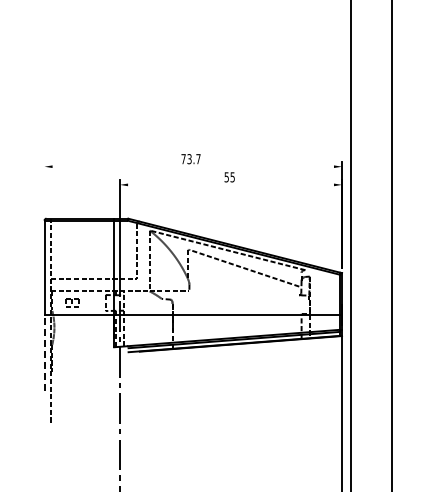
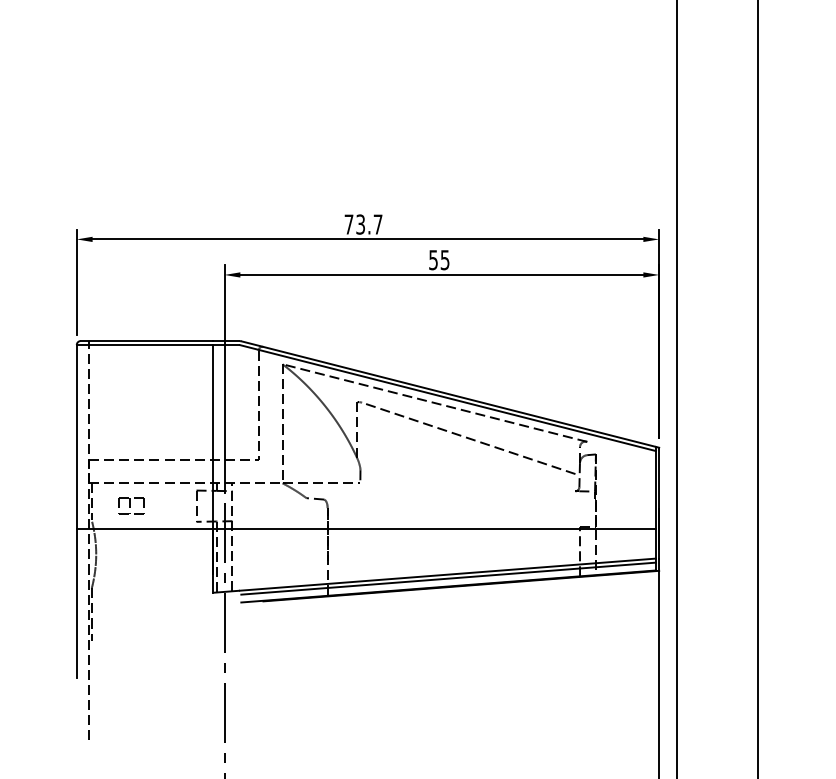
line: (192, 166) -> (366, 238), added
line: (230, 184) -> (440, 274), added
line: (44, 188) -> (76, 282), added
line: (44, 352) -> (76, 603), dashed -> solid

